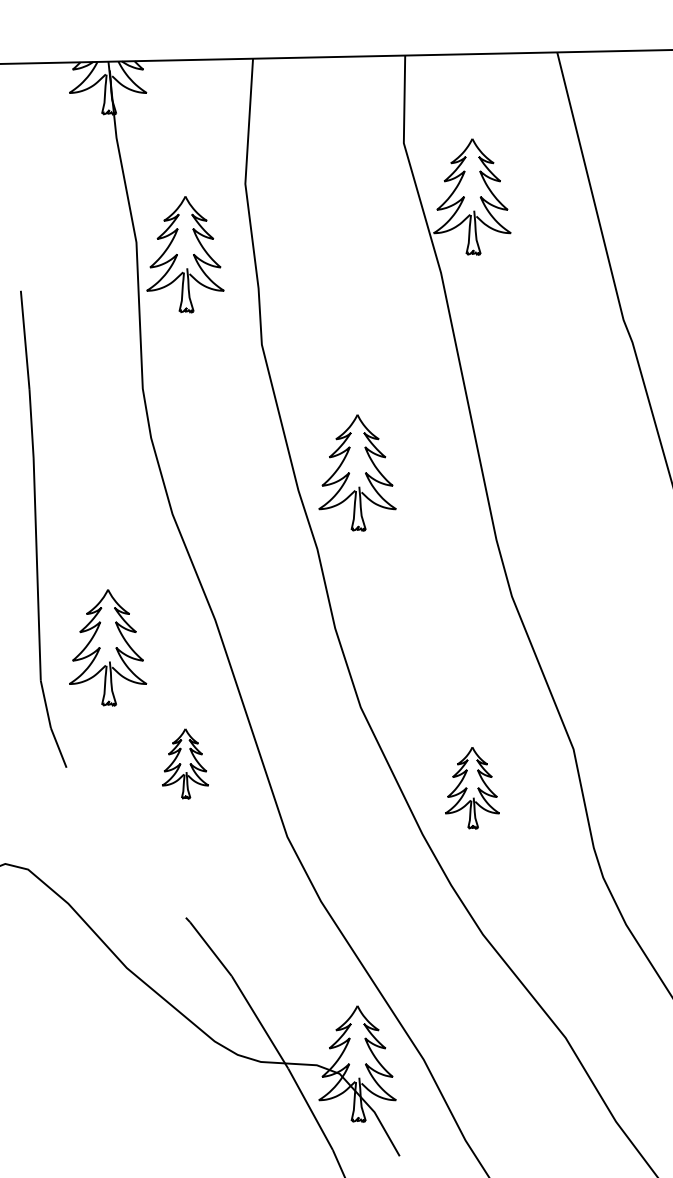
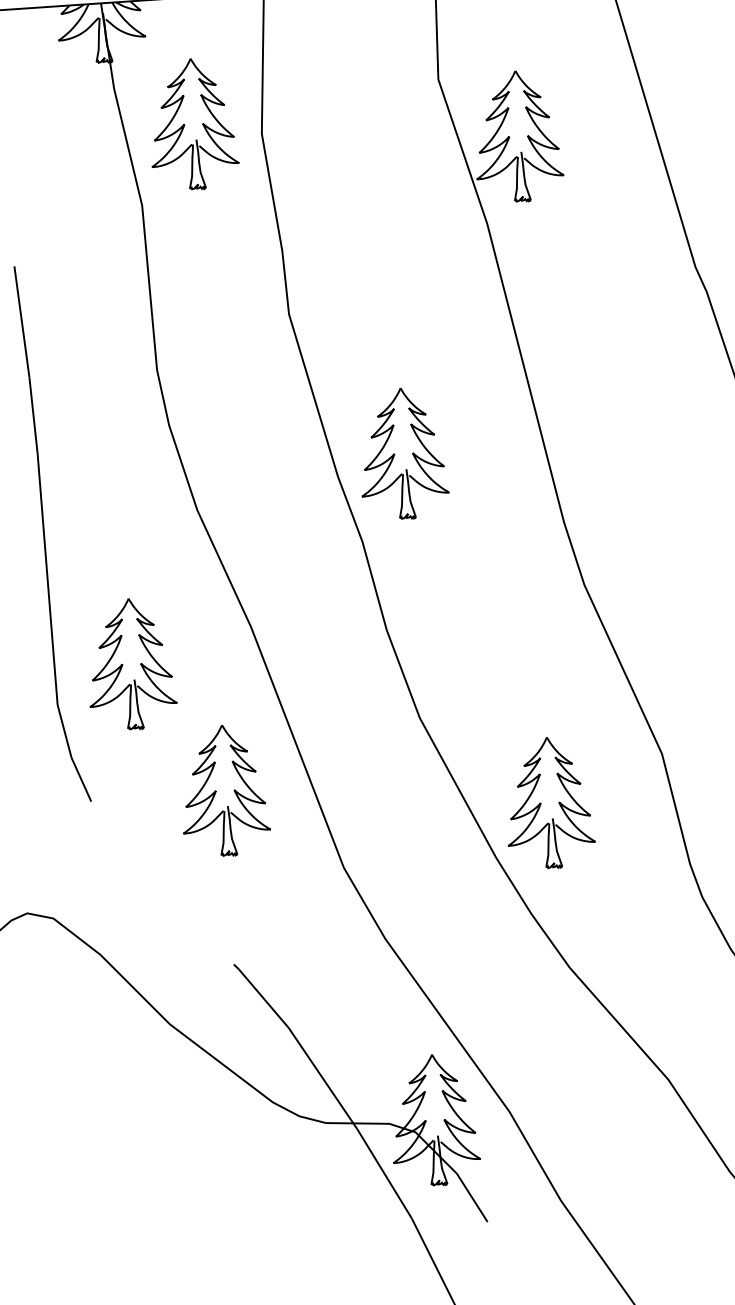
part: (185, 254) -> (193, 124), moved
part: (185, 763) -> (225, 790), size x1.67
part: (472, 787) -> (550, 802), size x1.43

